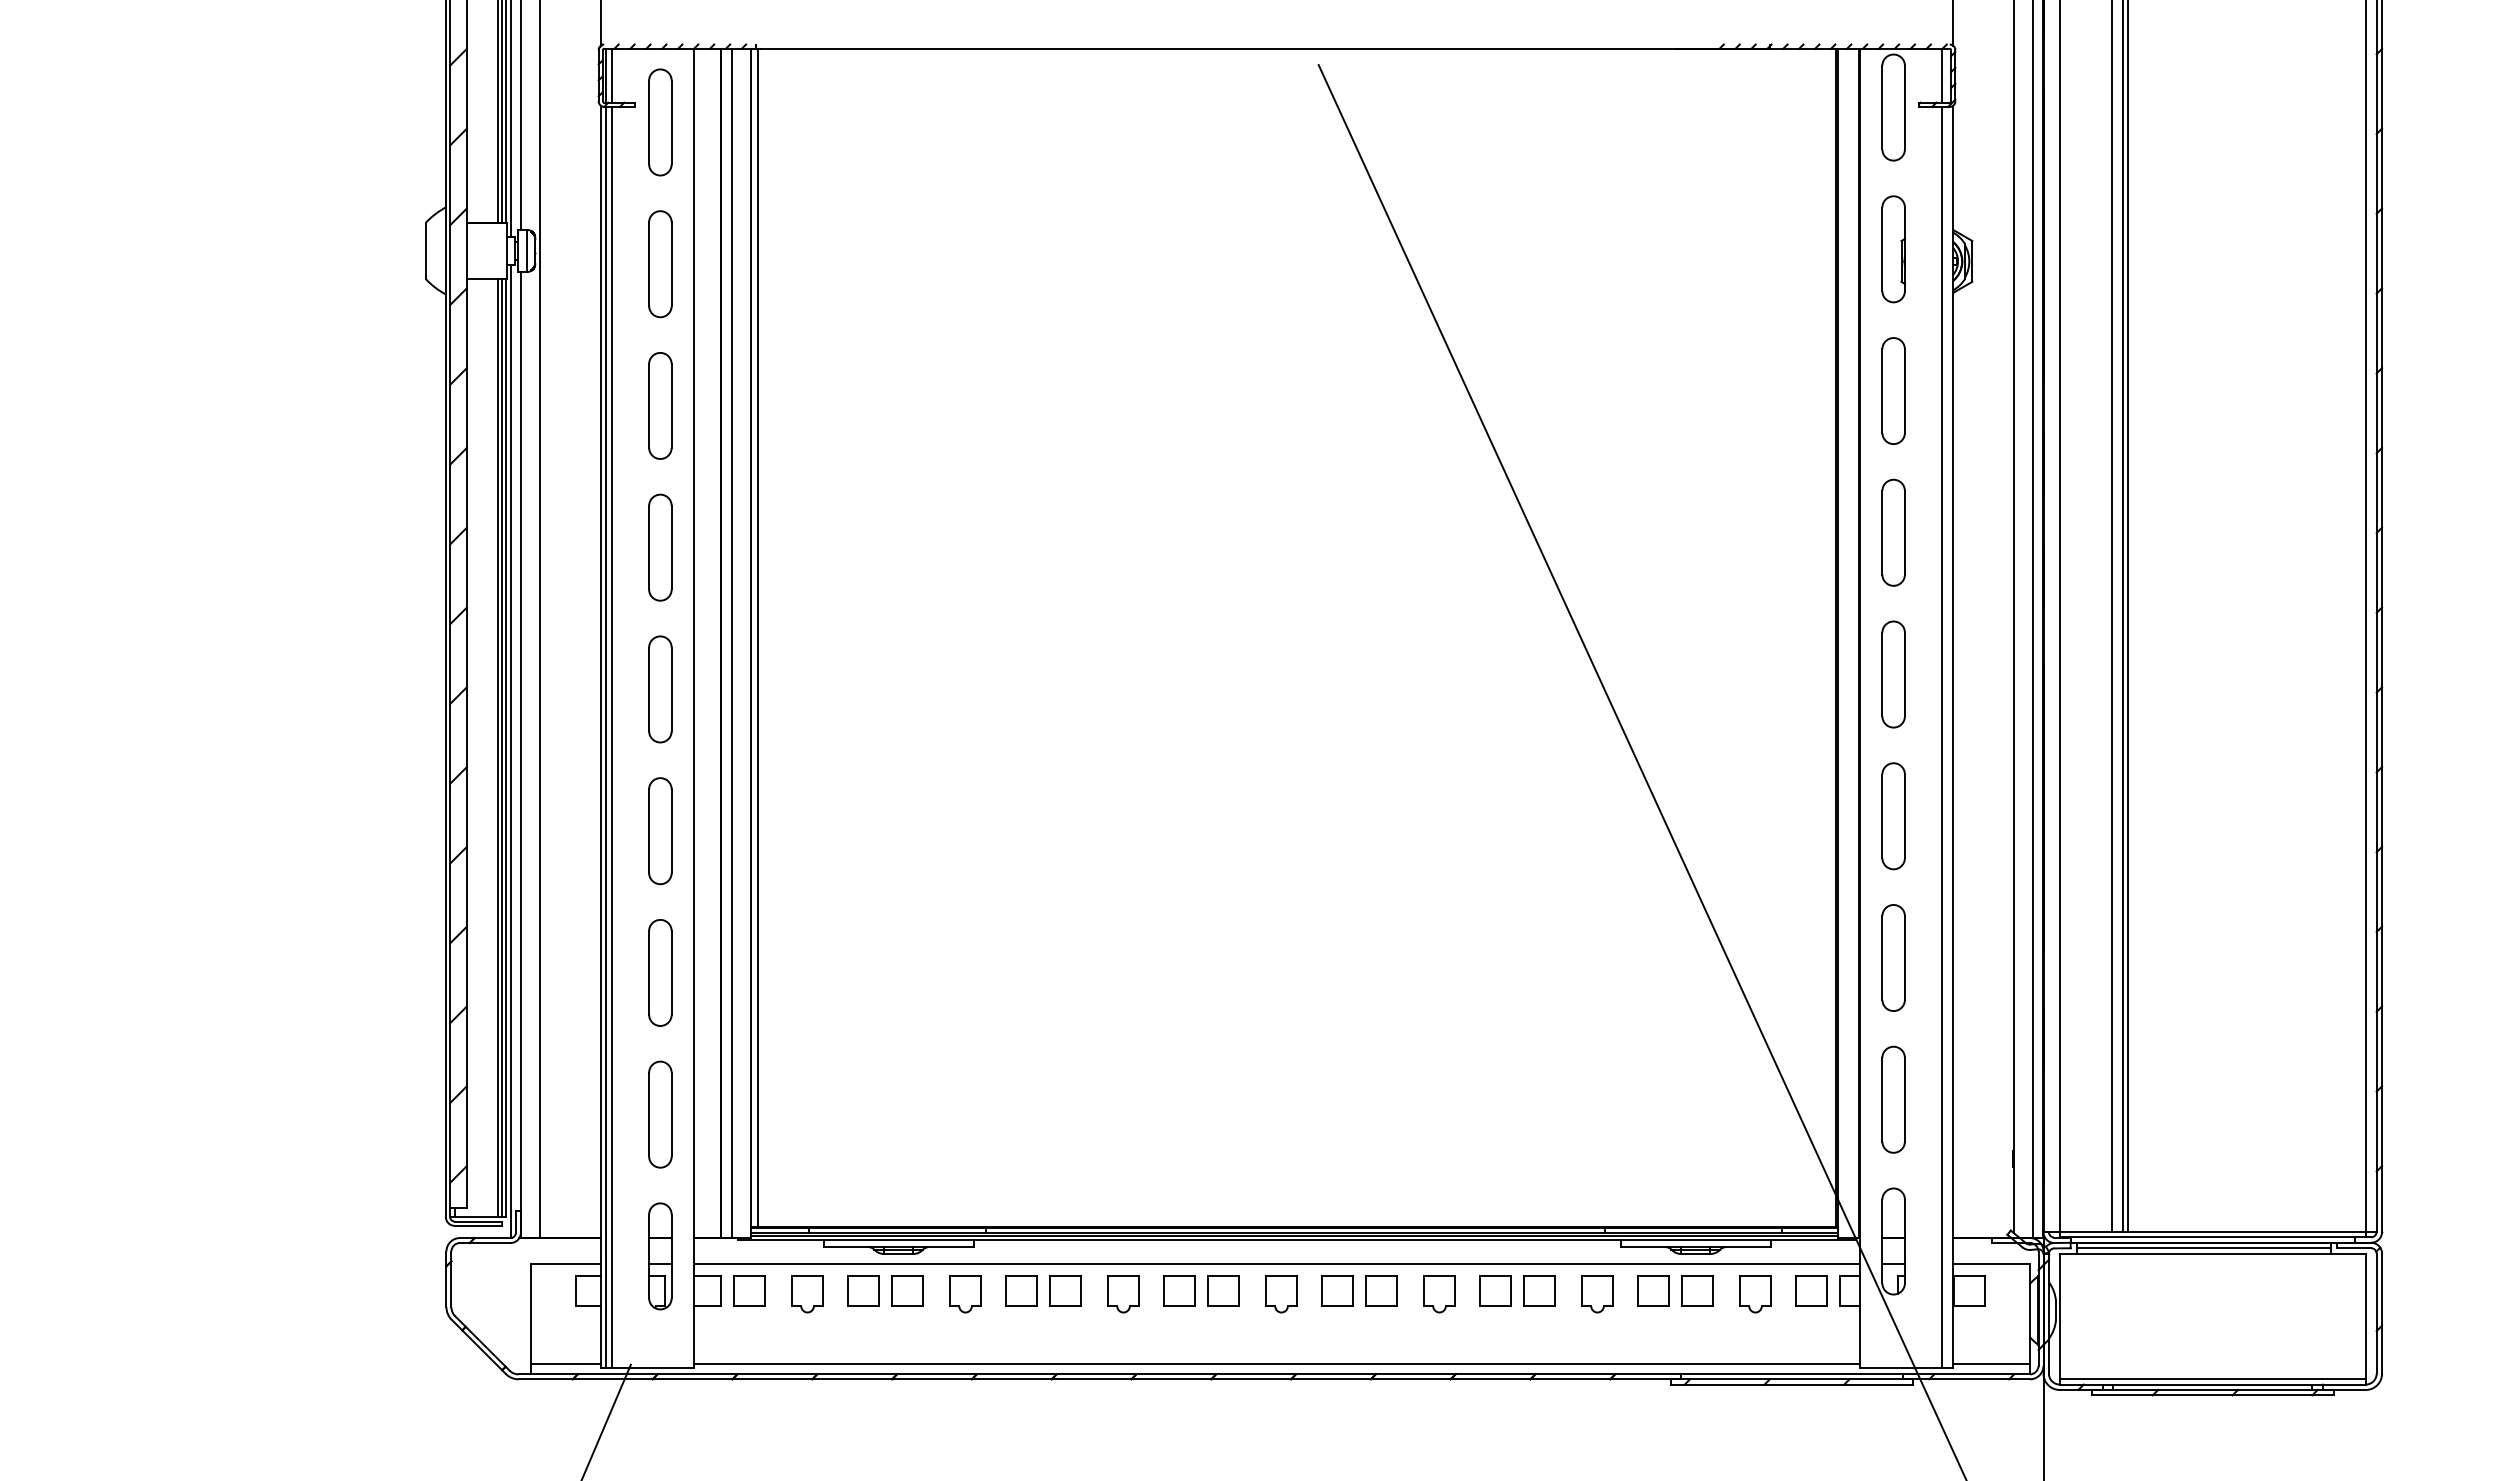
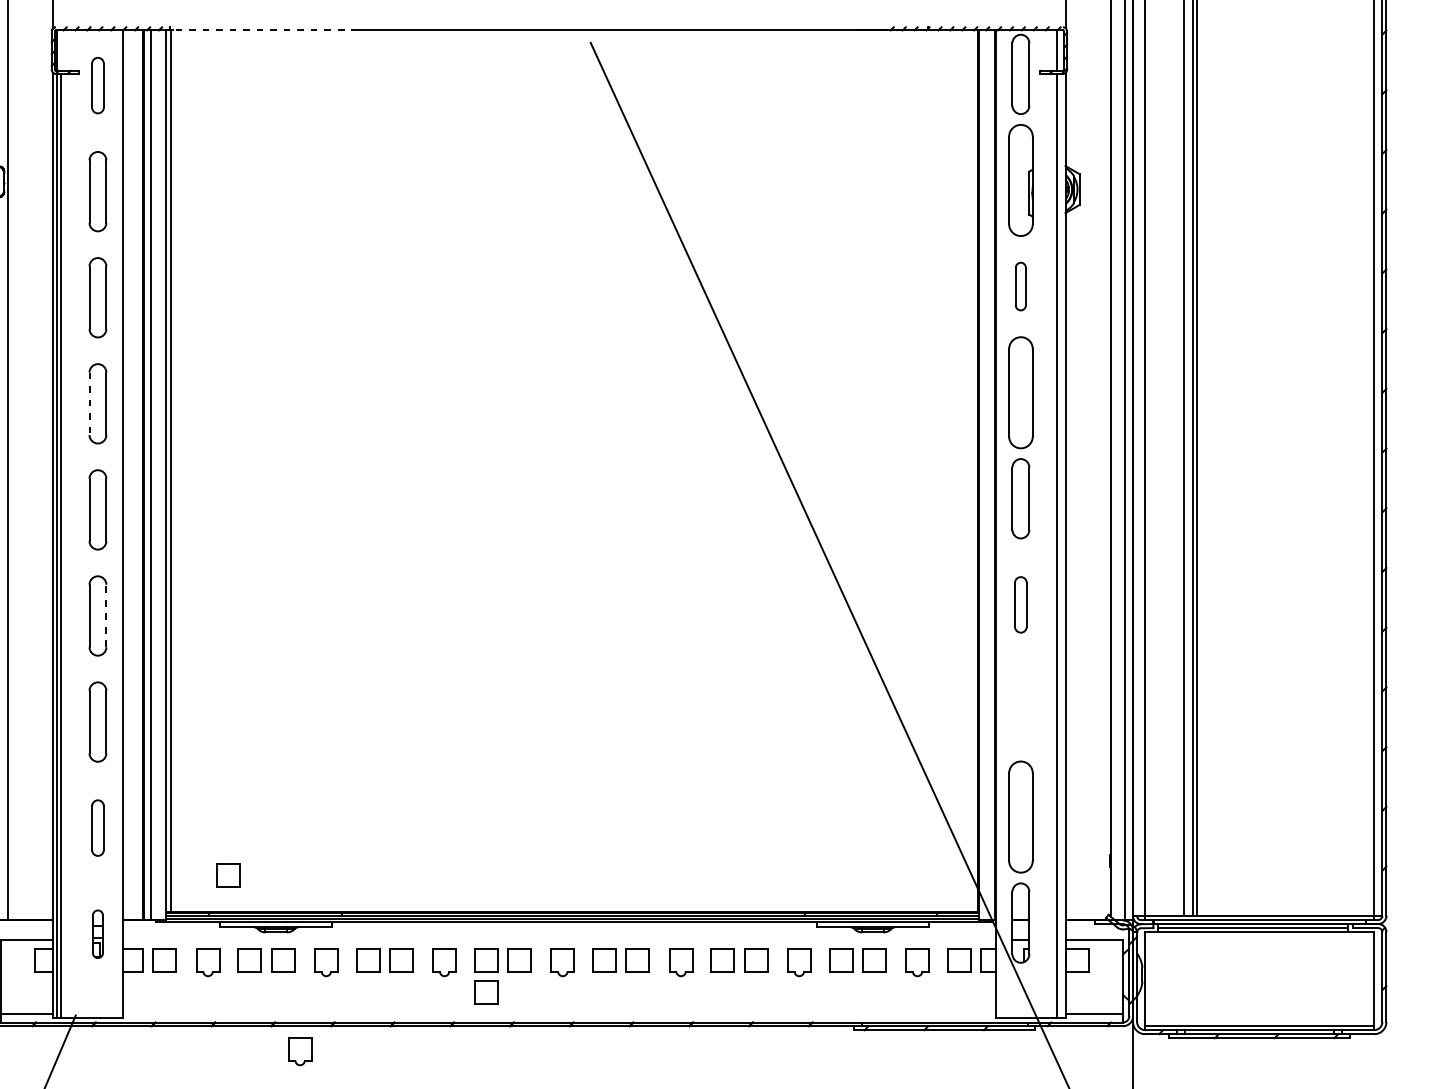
line: (883, 48) -> (264, 30), solid -> dashed
line: (611, 75) -> (61, 50), removed
part: (660, 122) -> (98, 85), size x0.7
part: (1893, 249) -> (1020, 180), size x1.4
part: (1893, 390) -> (1020, 286), size x0.6
part: (1893, 532) -> (1020, 392), size x1.4
line: (649, 547) -> (89, 403), solid -> dashed
part: (1893, 816) -> (1020, 605), size x0.7
line: (671, 831) -> (106, 616), solid -> dashed
part: (1893, 957) -> (1020, 710), removed
part: (1893, 1099) -> (1020, 816), size x1.4
part: (660, 1114) -> (98, 828), size x0.7
part: (834, 1177) -> (228, 875), added
part: (660, 1256) -> (98, 934), size x0.6
line: (1276, 1264) -> (559, 940), removed
part: (1179, 1333) -> (486, 991), added
line: (1276, 1363) -> (559, 1014), removed
part: (930, 1413) -> (300, 1051), added

